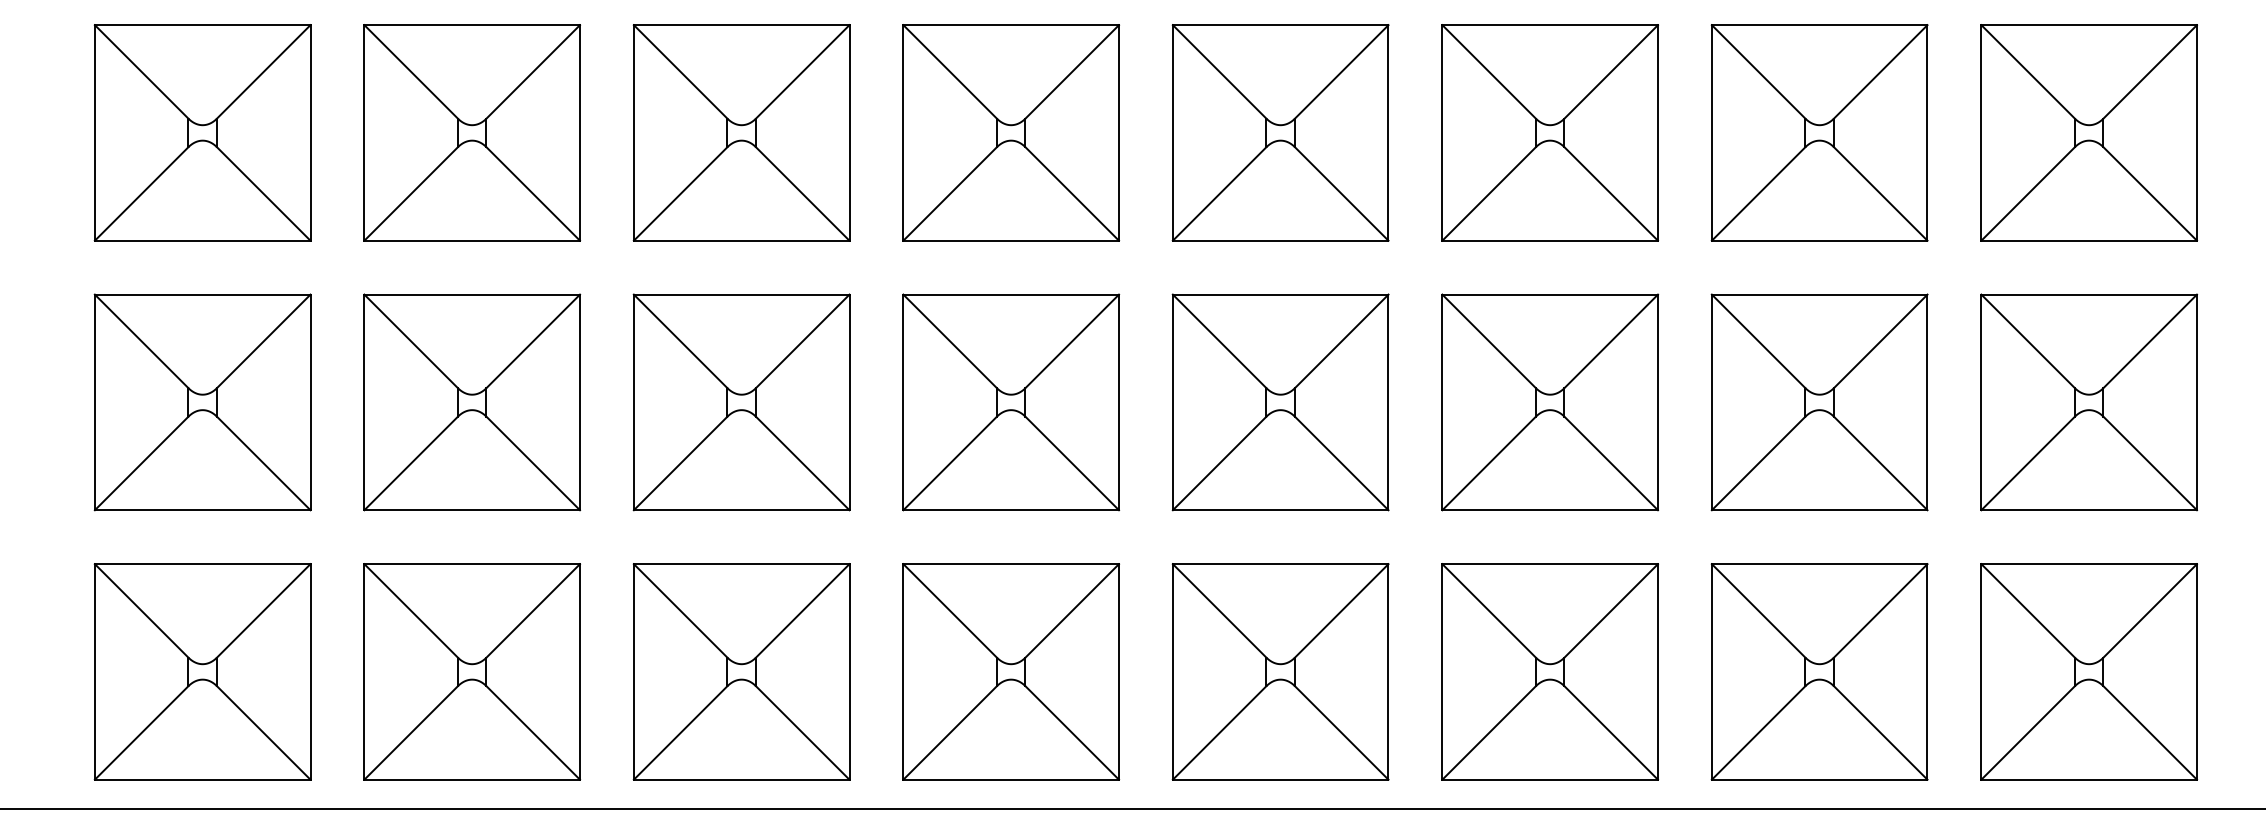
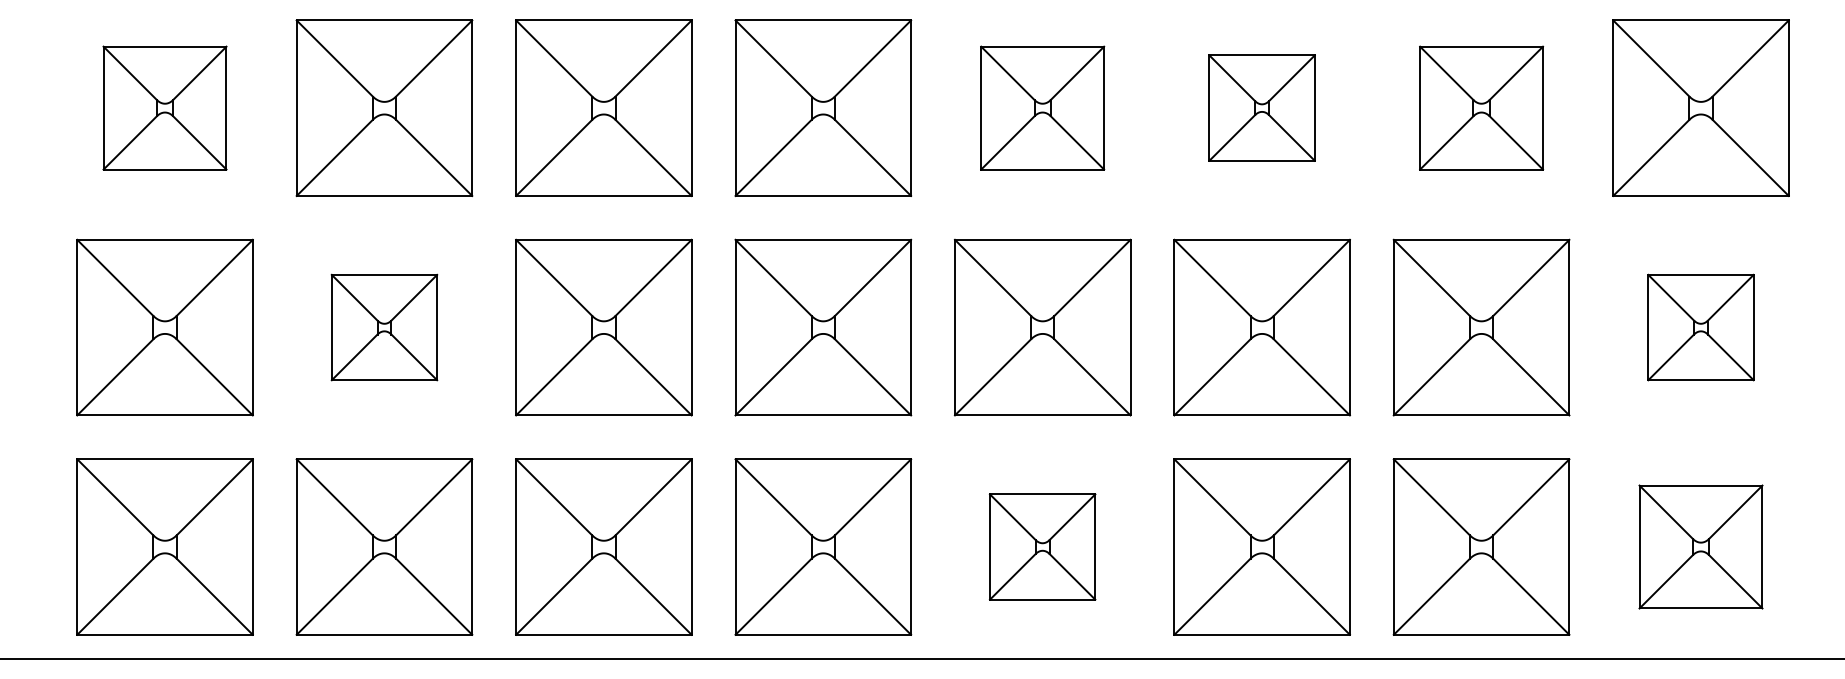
part: (202, 132) -> (164, 107), size x0.7
part: (1280, 132) -> (1042, 107), size x0.7
part: (1549, 132) -> (1261, 107), size x0.6
part: (1819, 132) -> (1481, 107), size x0.7
part: (472, 402) -> (384, 327), size x0.6
part: (2088, 402) -> (1700, 327), size x0.6
part: (1280, 671) -> (1042, 546), size x0.6
part: (2088, 671) -> (1700, 546), size x0.7

